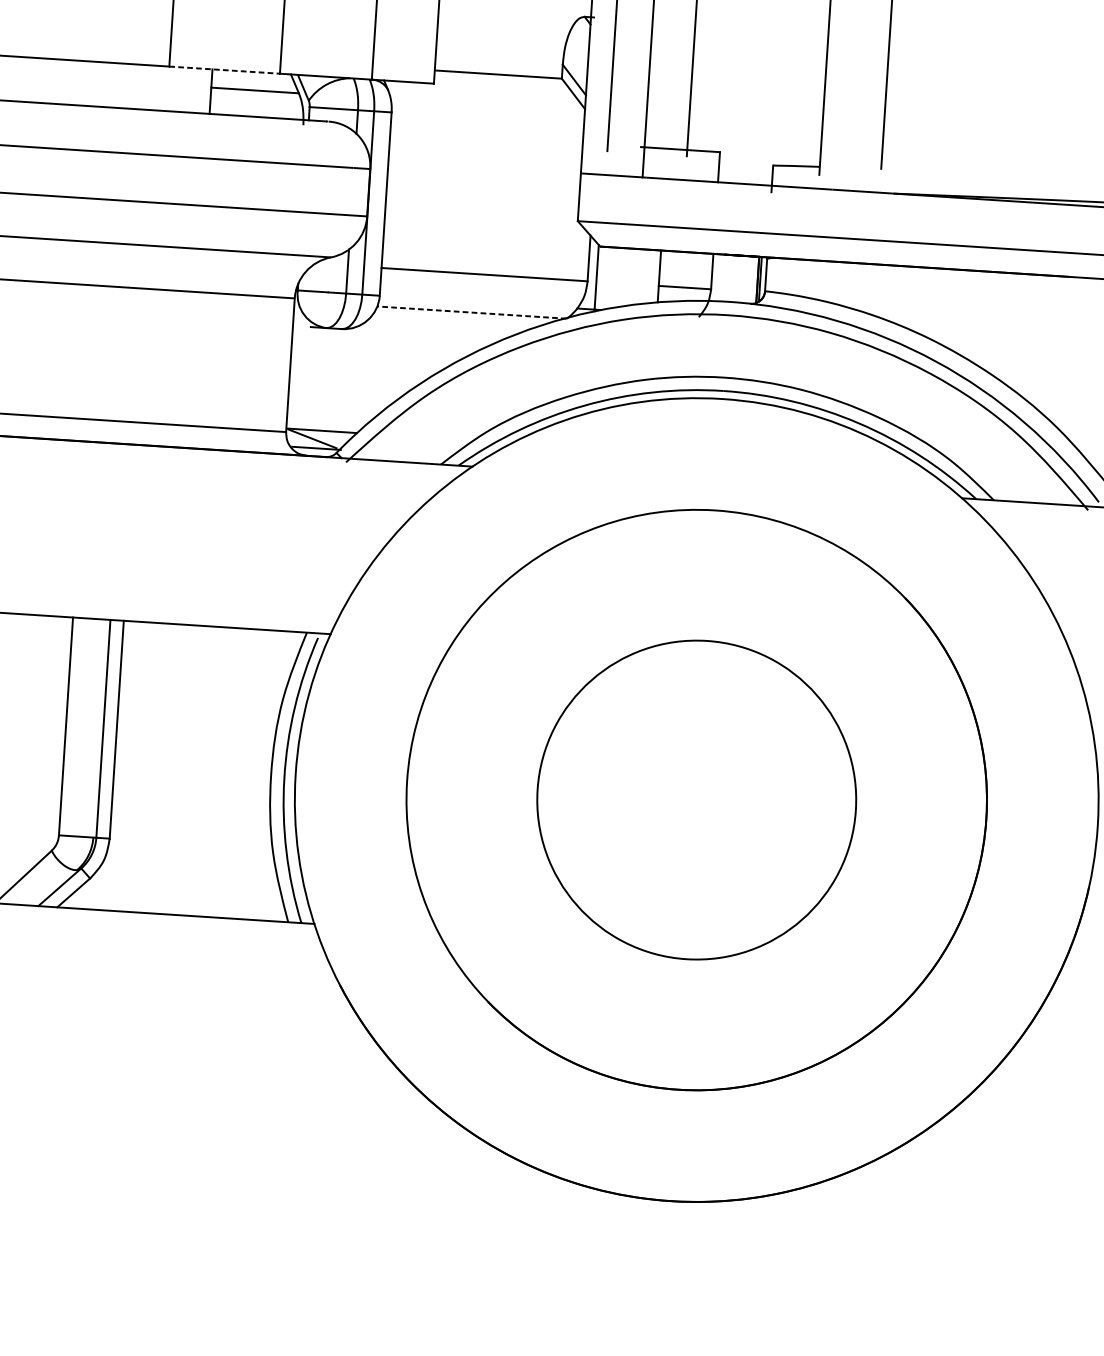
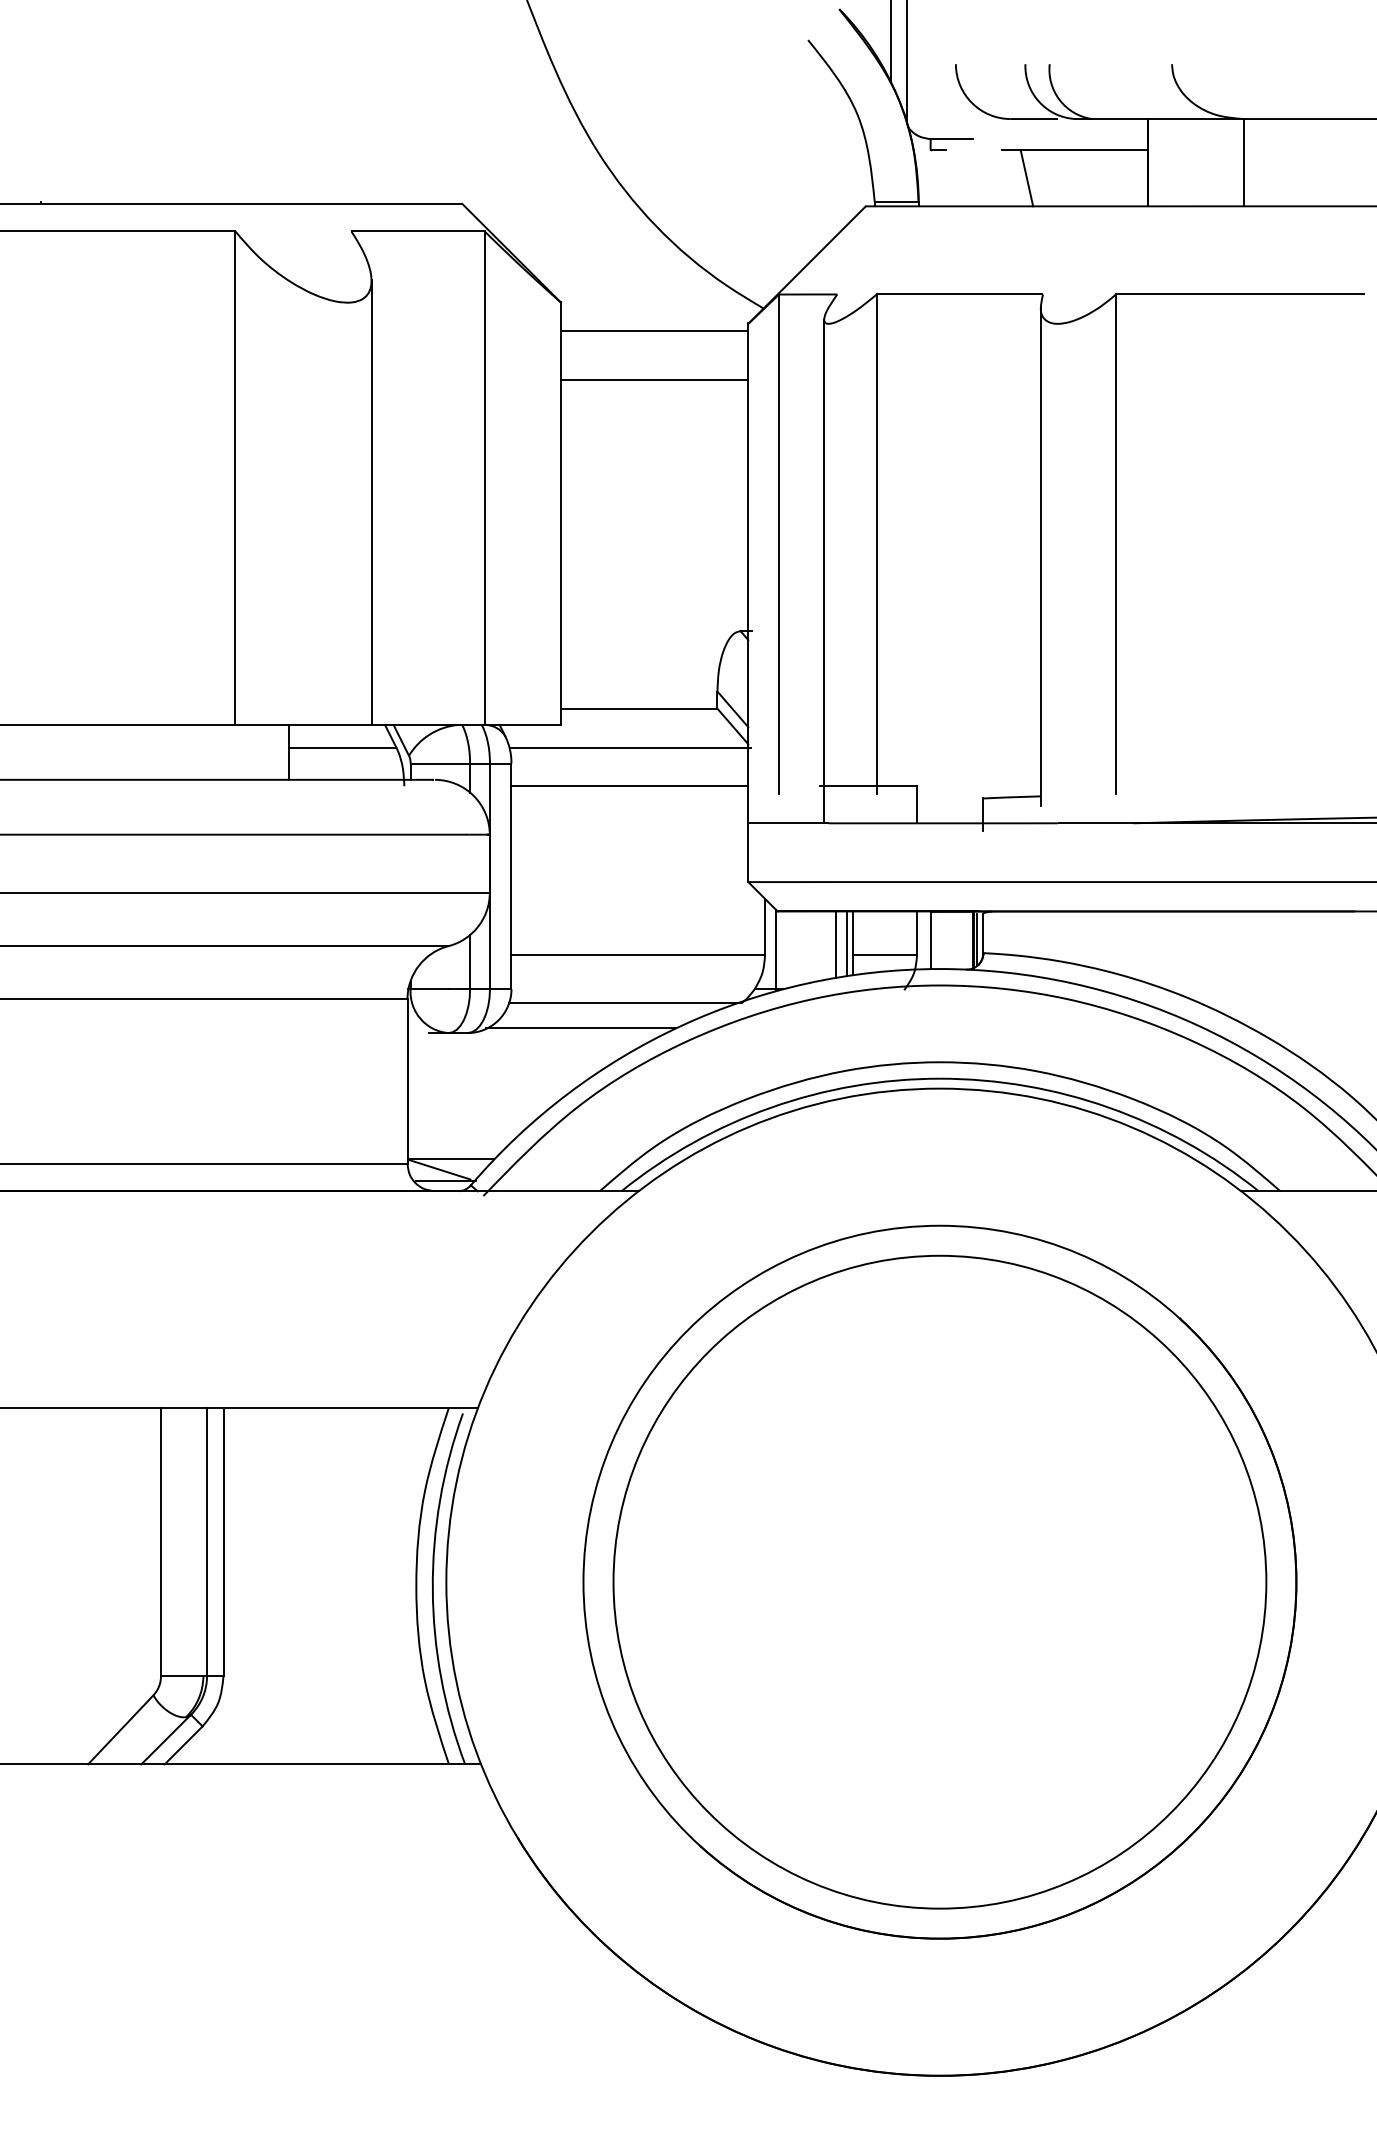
line: (224, 70) -> (303, 725), dashed -> solid
line: (489, 105) -> (630, 747), added
line: (486, 137) -> (629, 786), added
line: (645, 276) -> (835, 944), added
line: (655, 276) -> (847, 943), added
line: (722, 278) -> (930, 940), added
line: (471, 312) -> (625, 1002), dashed -> solid
line: (433, 330) -> (580, 1027), added
circle: (696, 799) -> (939, 1581), size x1.67

